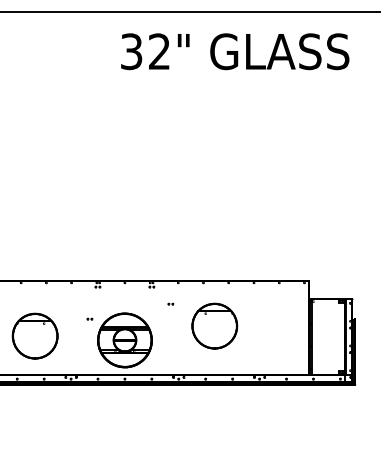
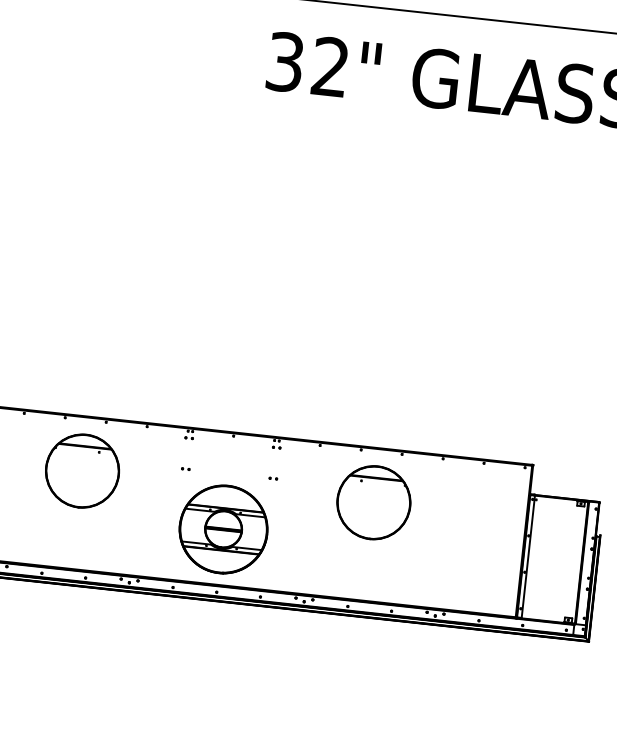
part: (170, 303) -> (272, 477), moved
part: (89, 318) -> (185, 467), moved
part: (214, 325) -> (373, 501), moved
part: (34, 335) -> (81, 469), moved

